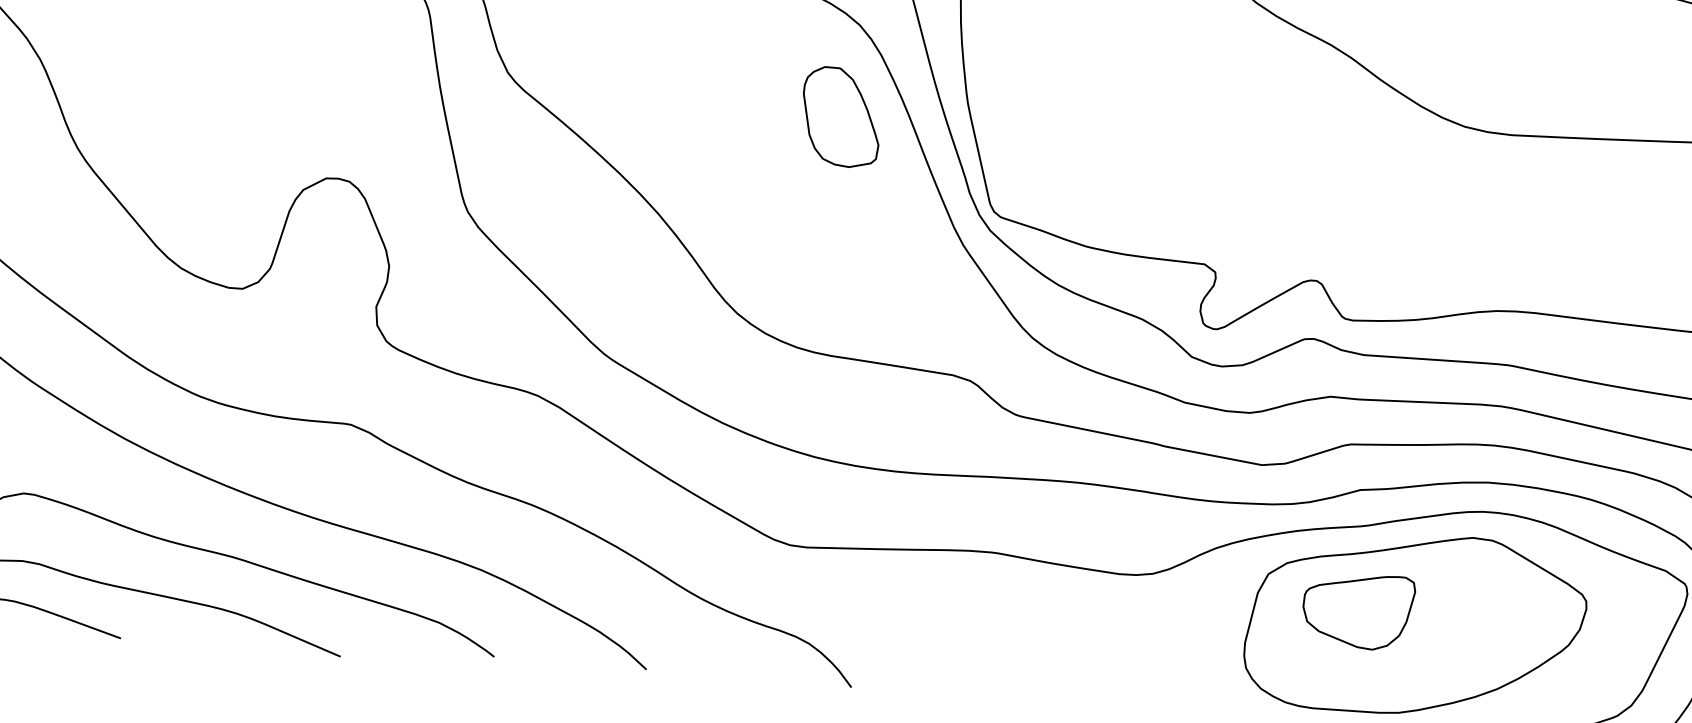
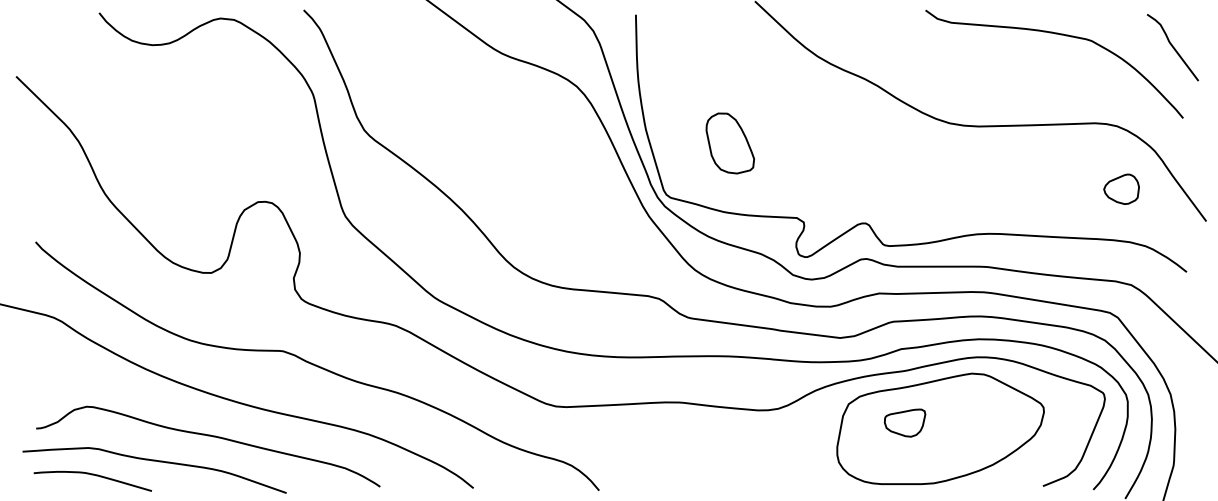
part: (839, 117) -> (729, 143), moved
part: (1357, 610) -> (904, 422), size x0.6

